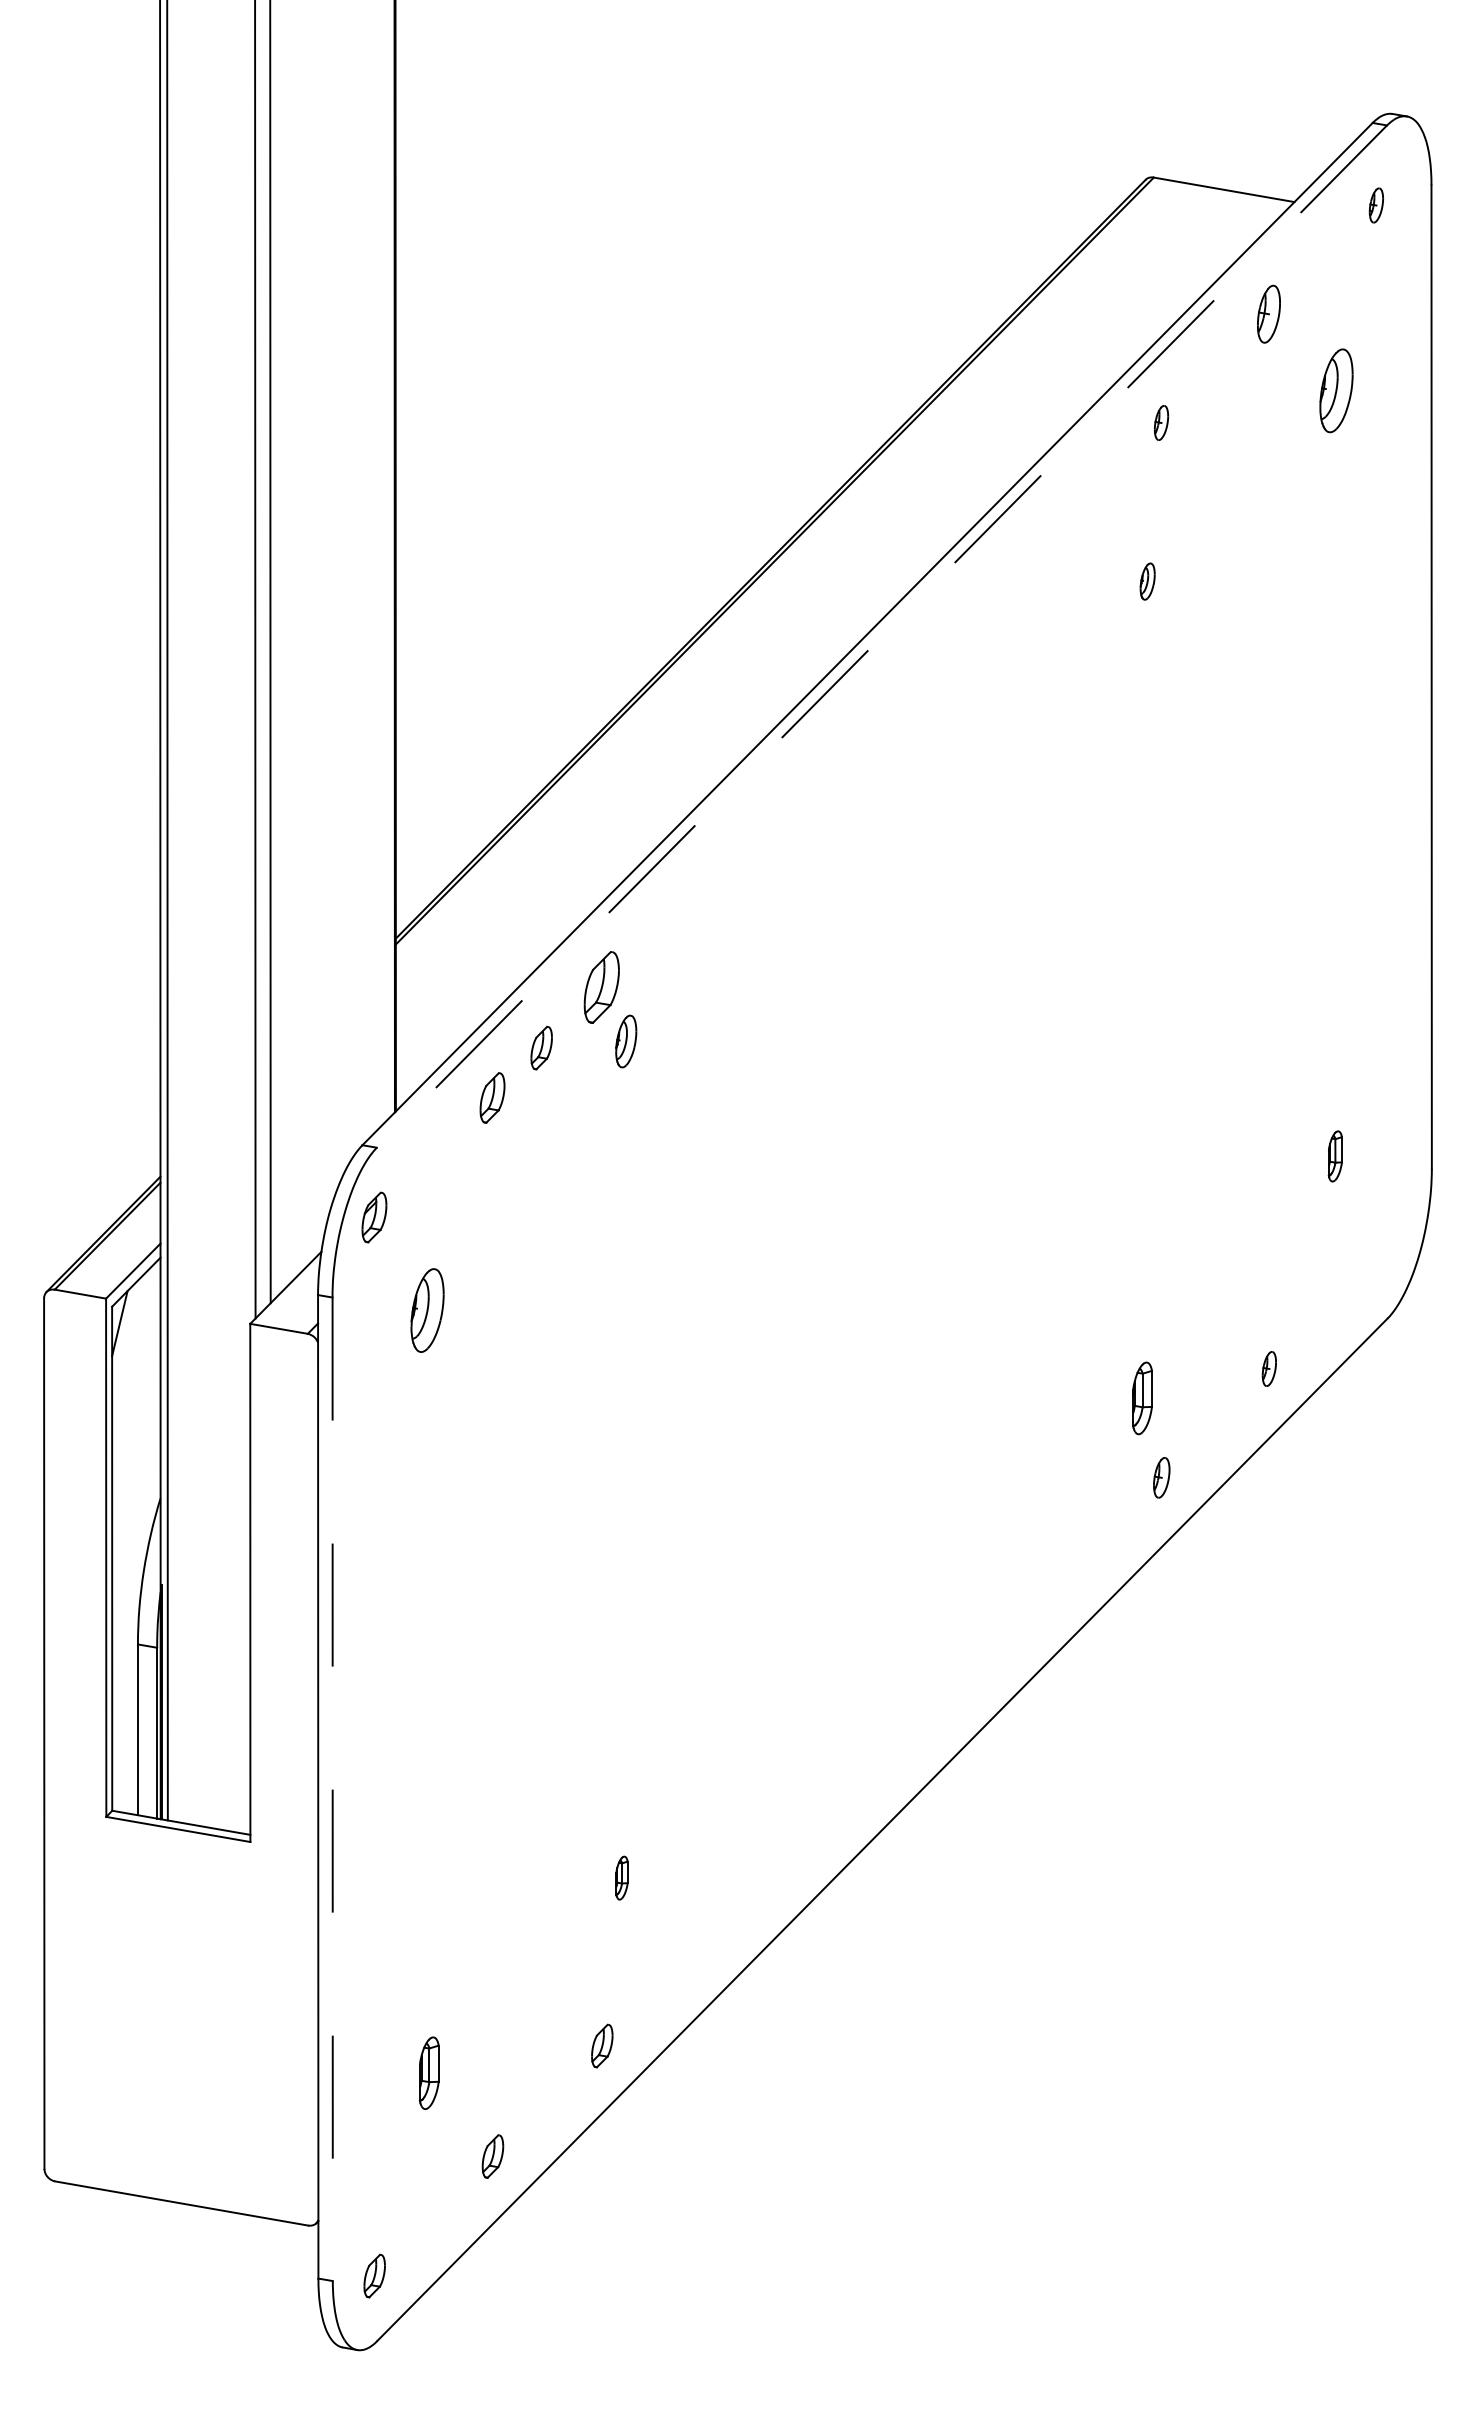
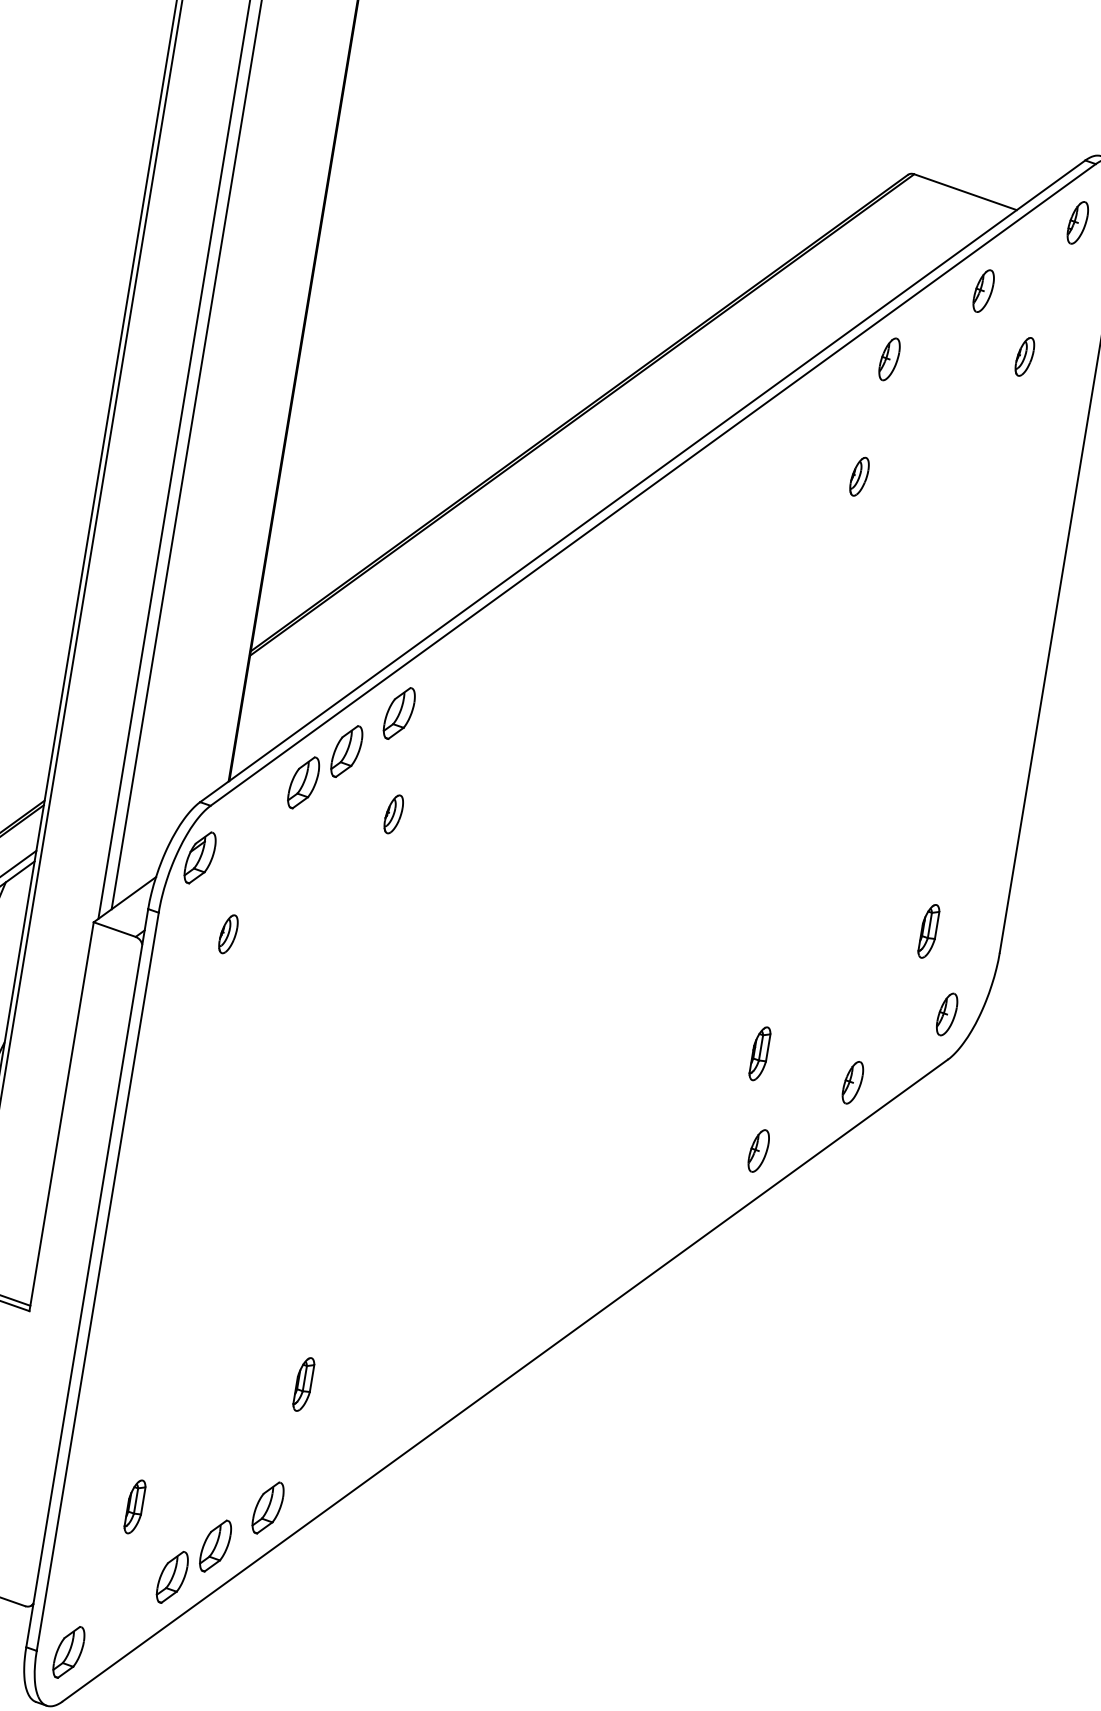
part: (1376, 205) -> (1077, 222), size x1.67
part: (1336, 390) -> (1024, 356), size x0.62
part: (1161, 422) -> (889, 359), size x1.67
part: (1147, 581) -> (859, 476), size x1.43
line: (881, 636) -> (652, 484), dashed -> solid
part: (626, 1041) -> (394, 814), moved
part: (541, 1047) -> (346, 751), size x1.67
part: (492, 1097) -> (303, 782), size x1.43
part: (1335, 1156) -> (929, 931), size x1.43
part: (374, 1217) -> (200, 857), size x1.43
part: (1376, 1259) -> (946, 1013), added
part: (427, 1310) -> (228, 934), size x0.62
part: (1269, 1368) -> (853, 1082), size x1.67
part: (1142, 1398) -> (759, 1053), moved
part: (1161, 1477) -> (758, 1150), size x1.43
line: (332, 1789) -> (97, 1281), dashed -> solid
part: (621, 1877) -> (303, 1383), size x1.67
part: (602, 2045) -> (268, 1507), size x1.67
part: (542, 2106) -> (215, 1545), added
part: (492, 2156) -> (172, 1577), size x1.67
part: (374, 2275) -> (68, 1651), size x1.67

